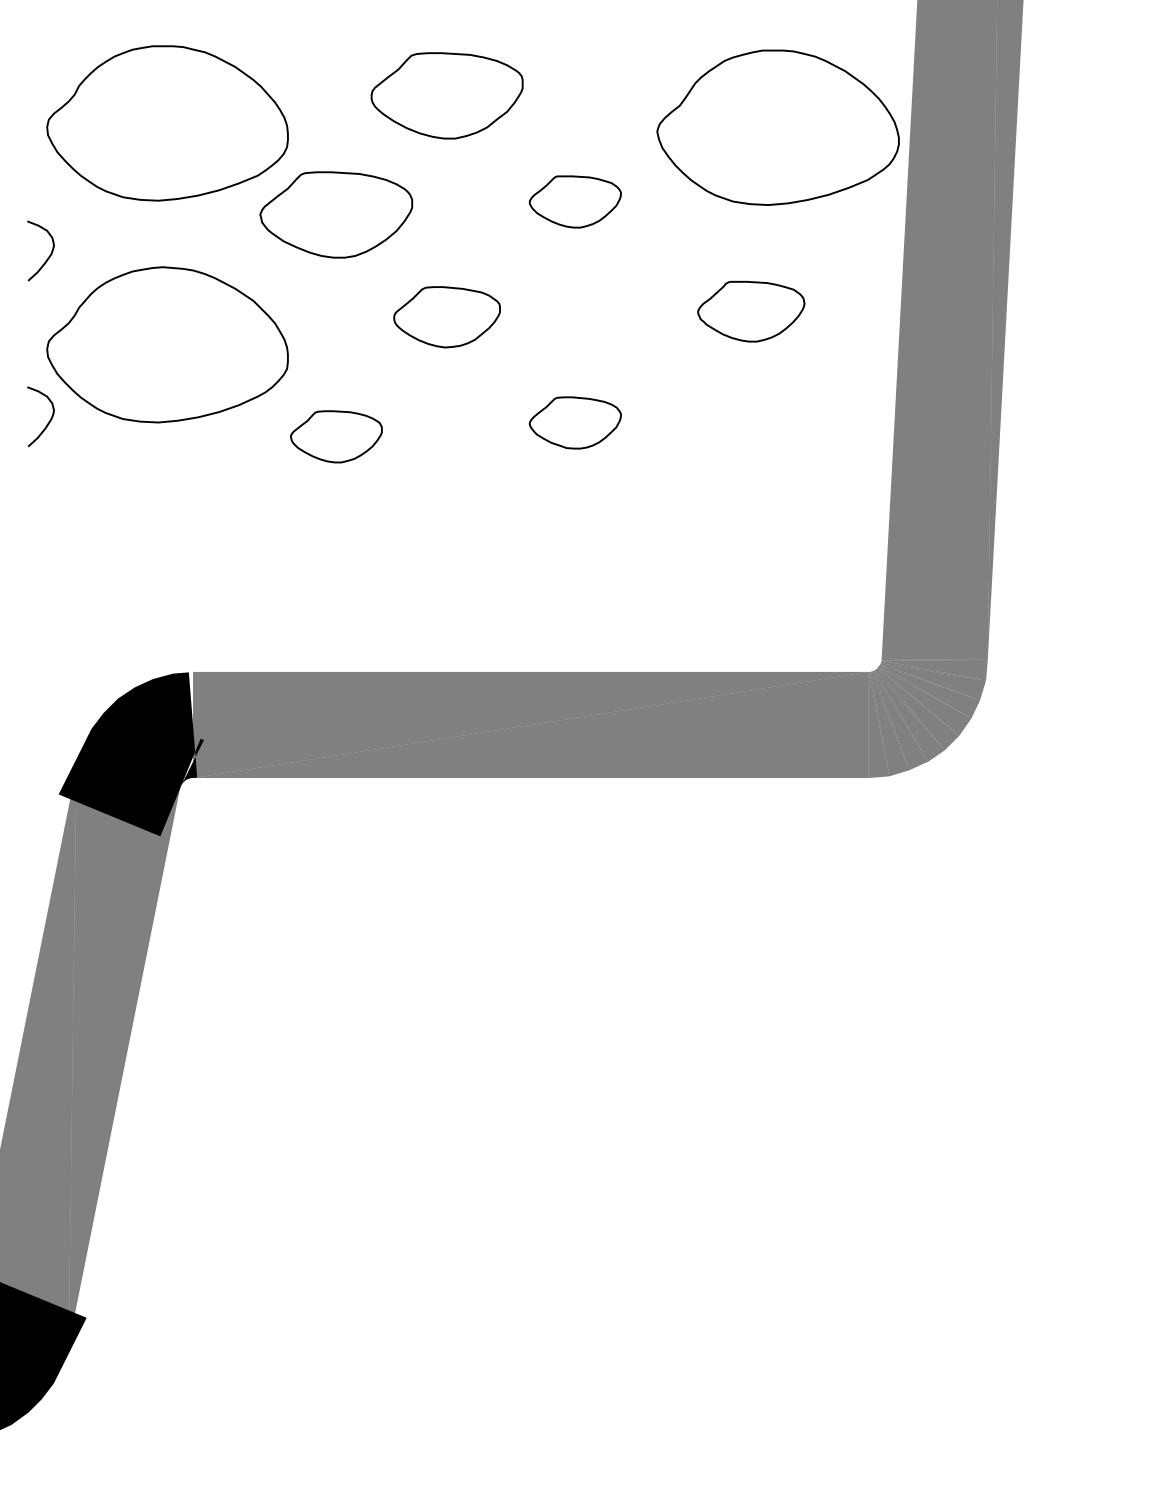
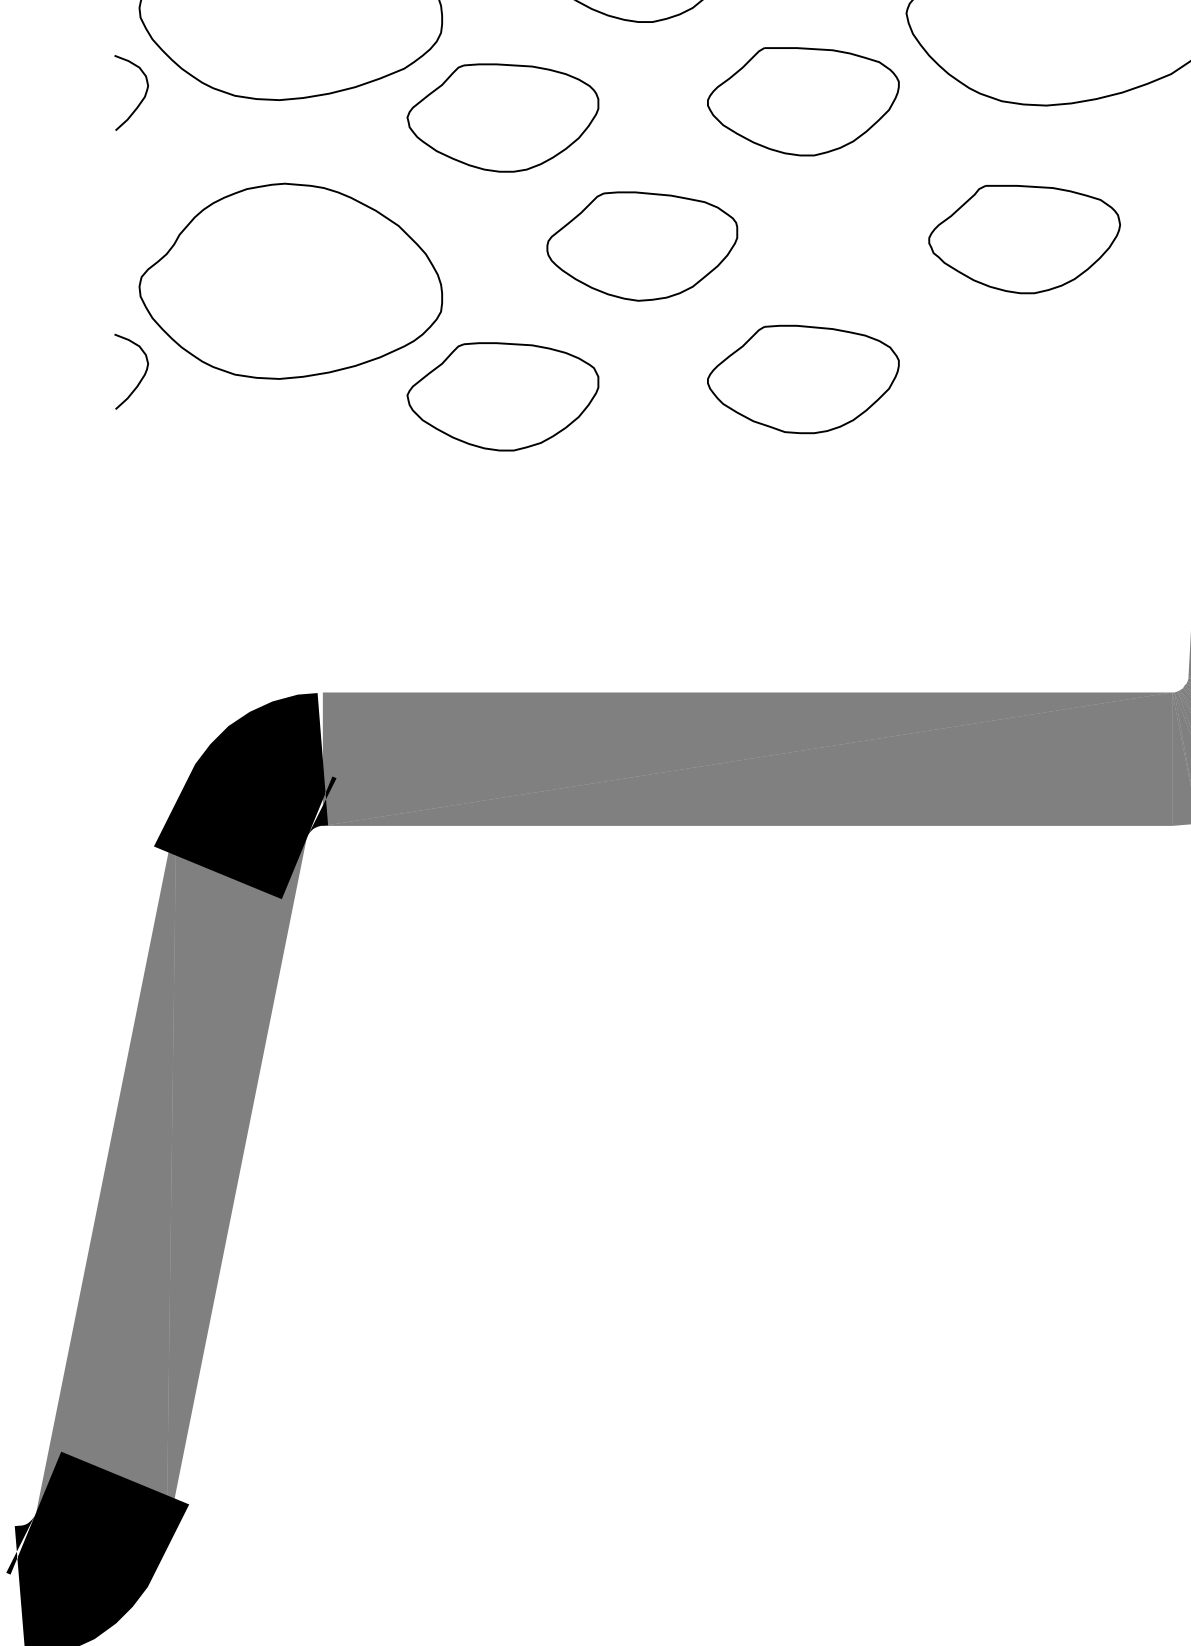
part: (575, 201) -> (803, 101), size x1.67
curve: (48, 256) -> (141, 99), moved
part: (751, 311) -> (1024, 239), size x1.43
part: (446, 317) -> (641, 246), size x1.43
part: (575, 422) -> (803, 378), size x1.67
part: (336, 436) -> (503, 396), size x1.67

